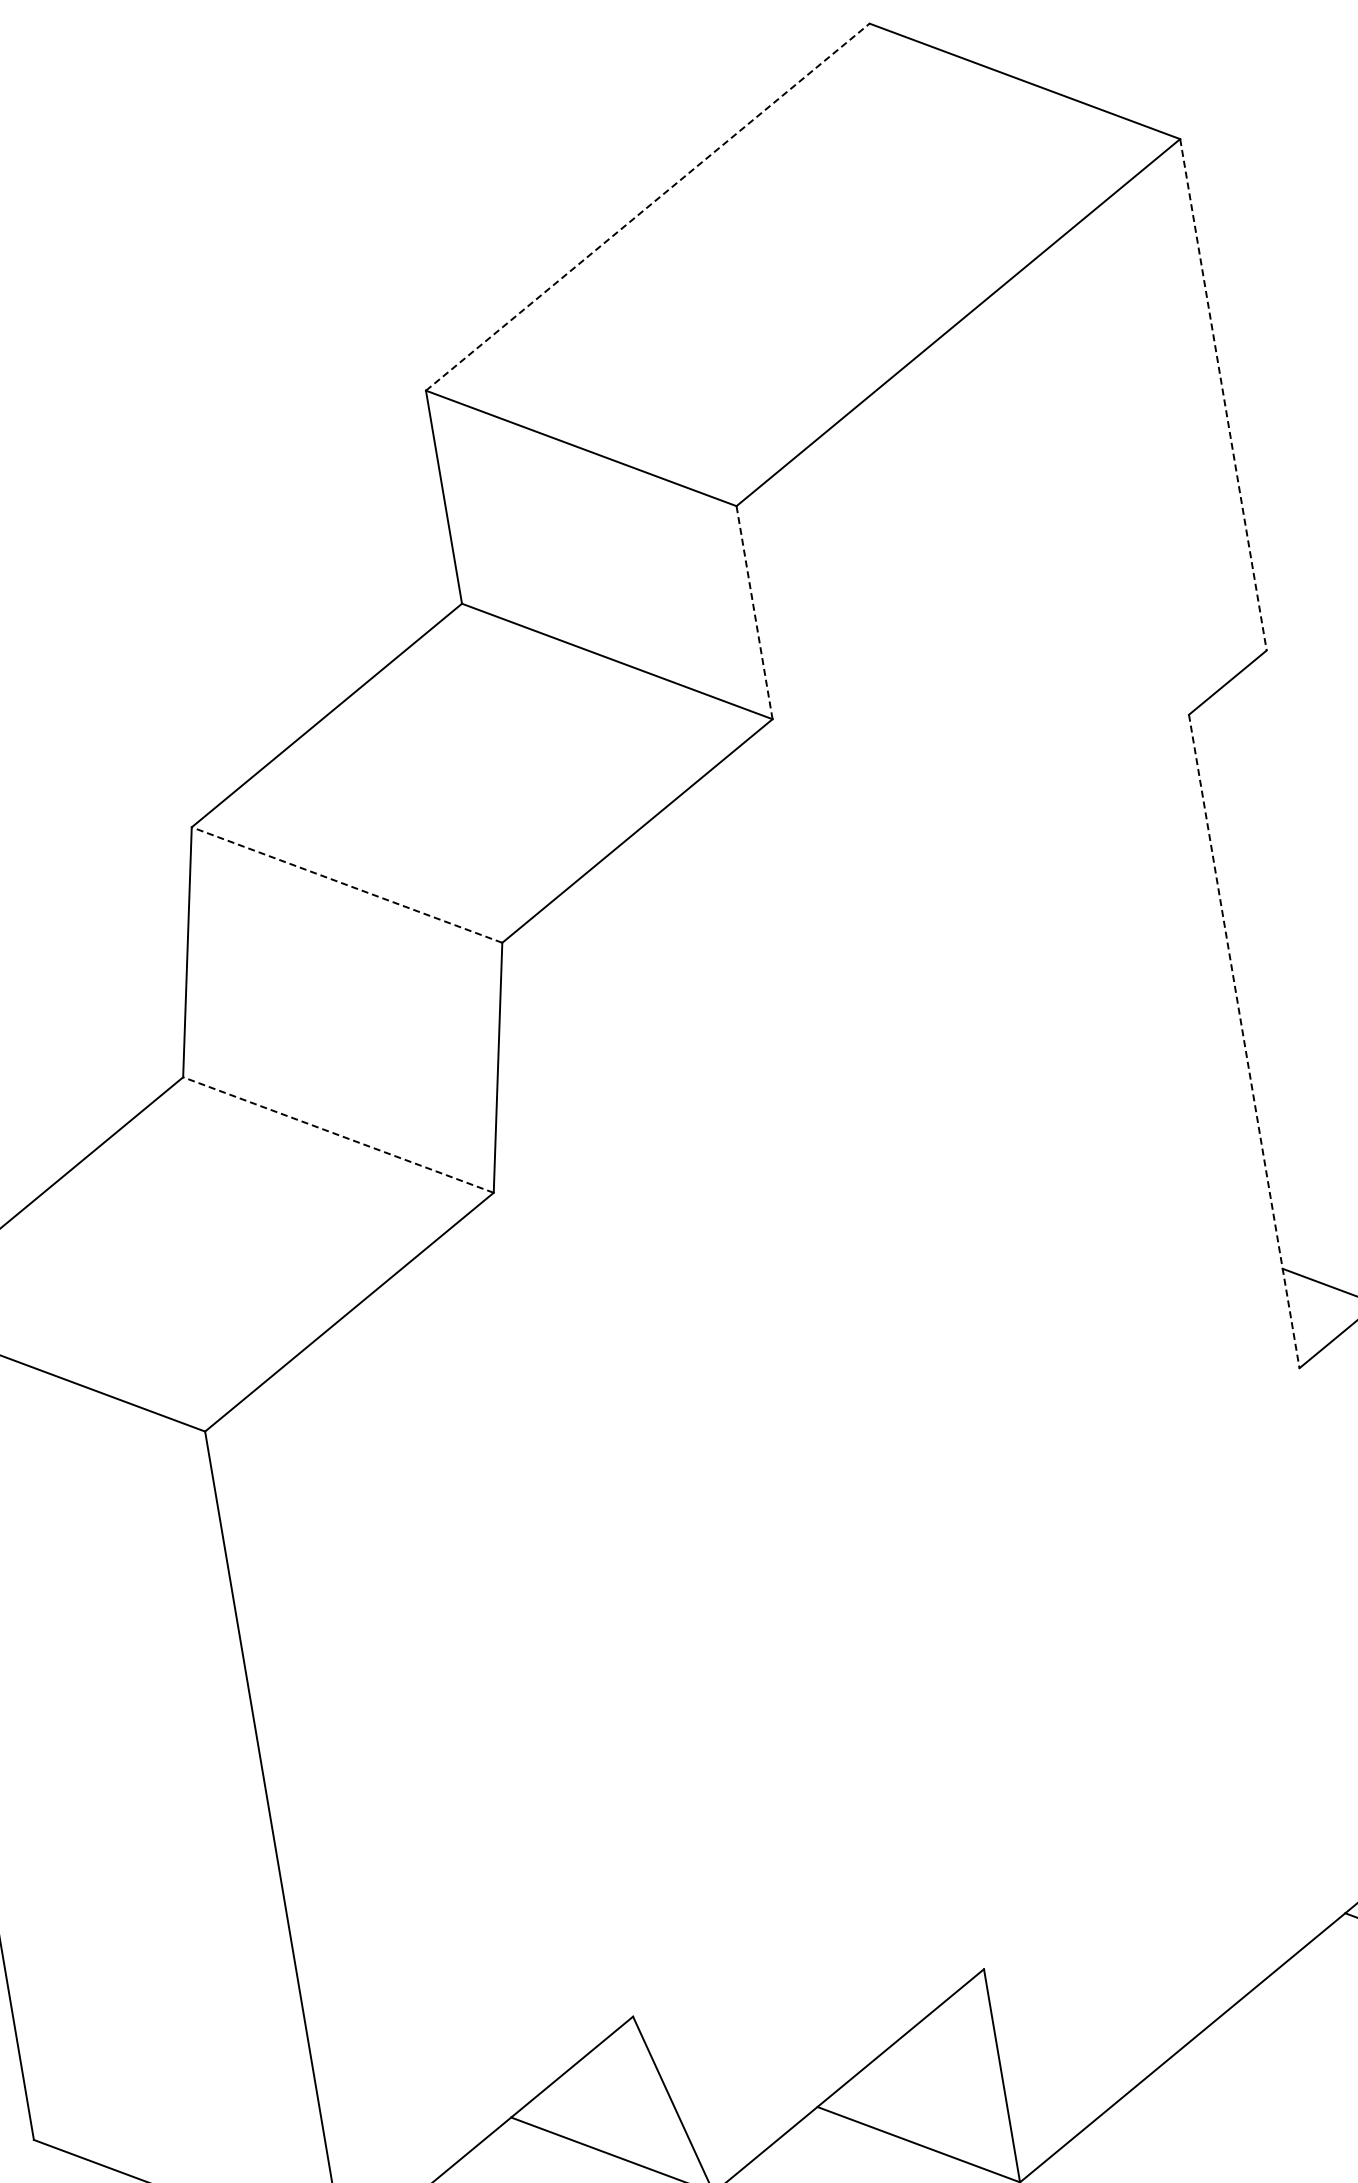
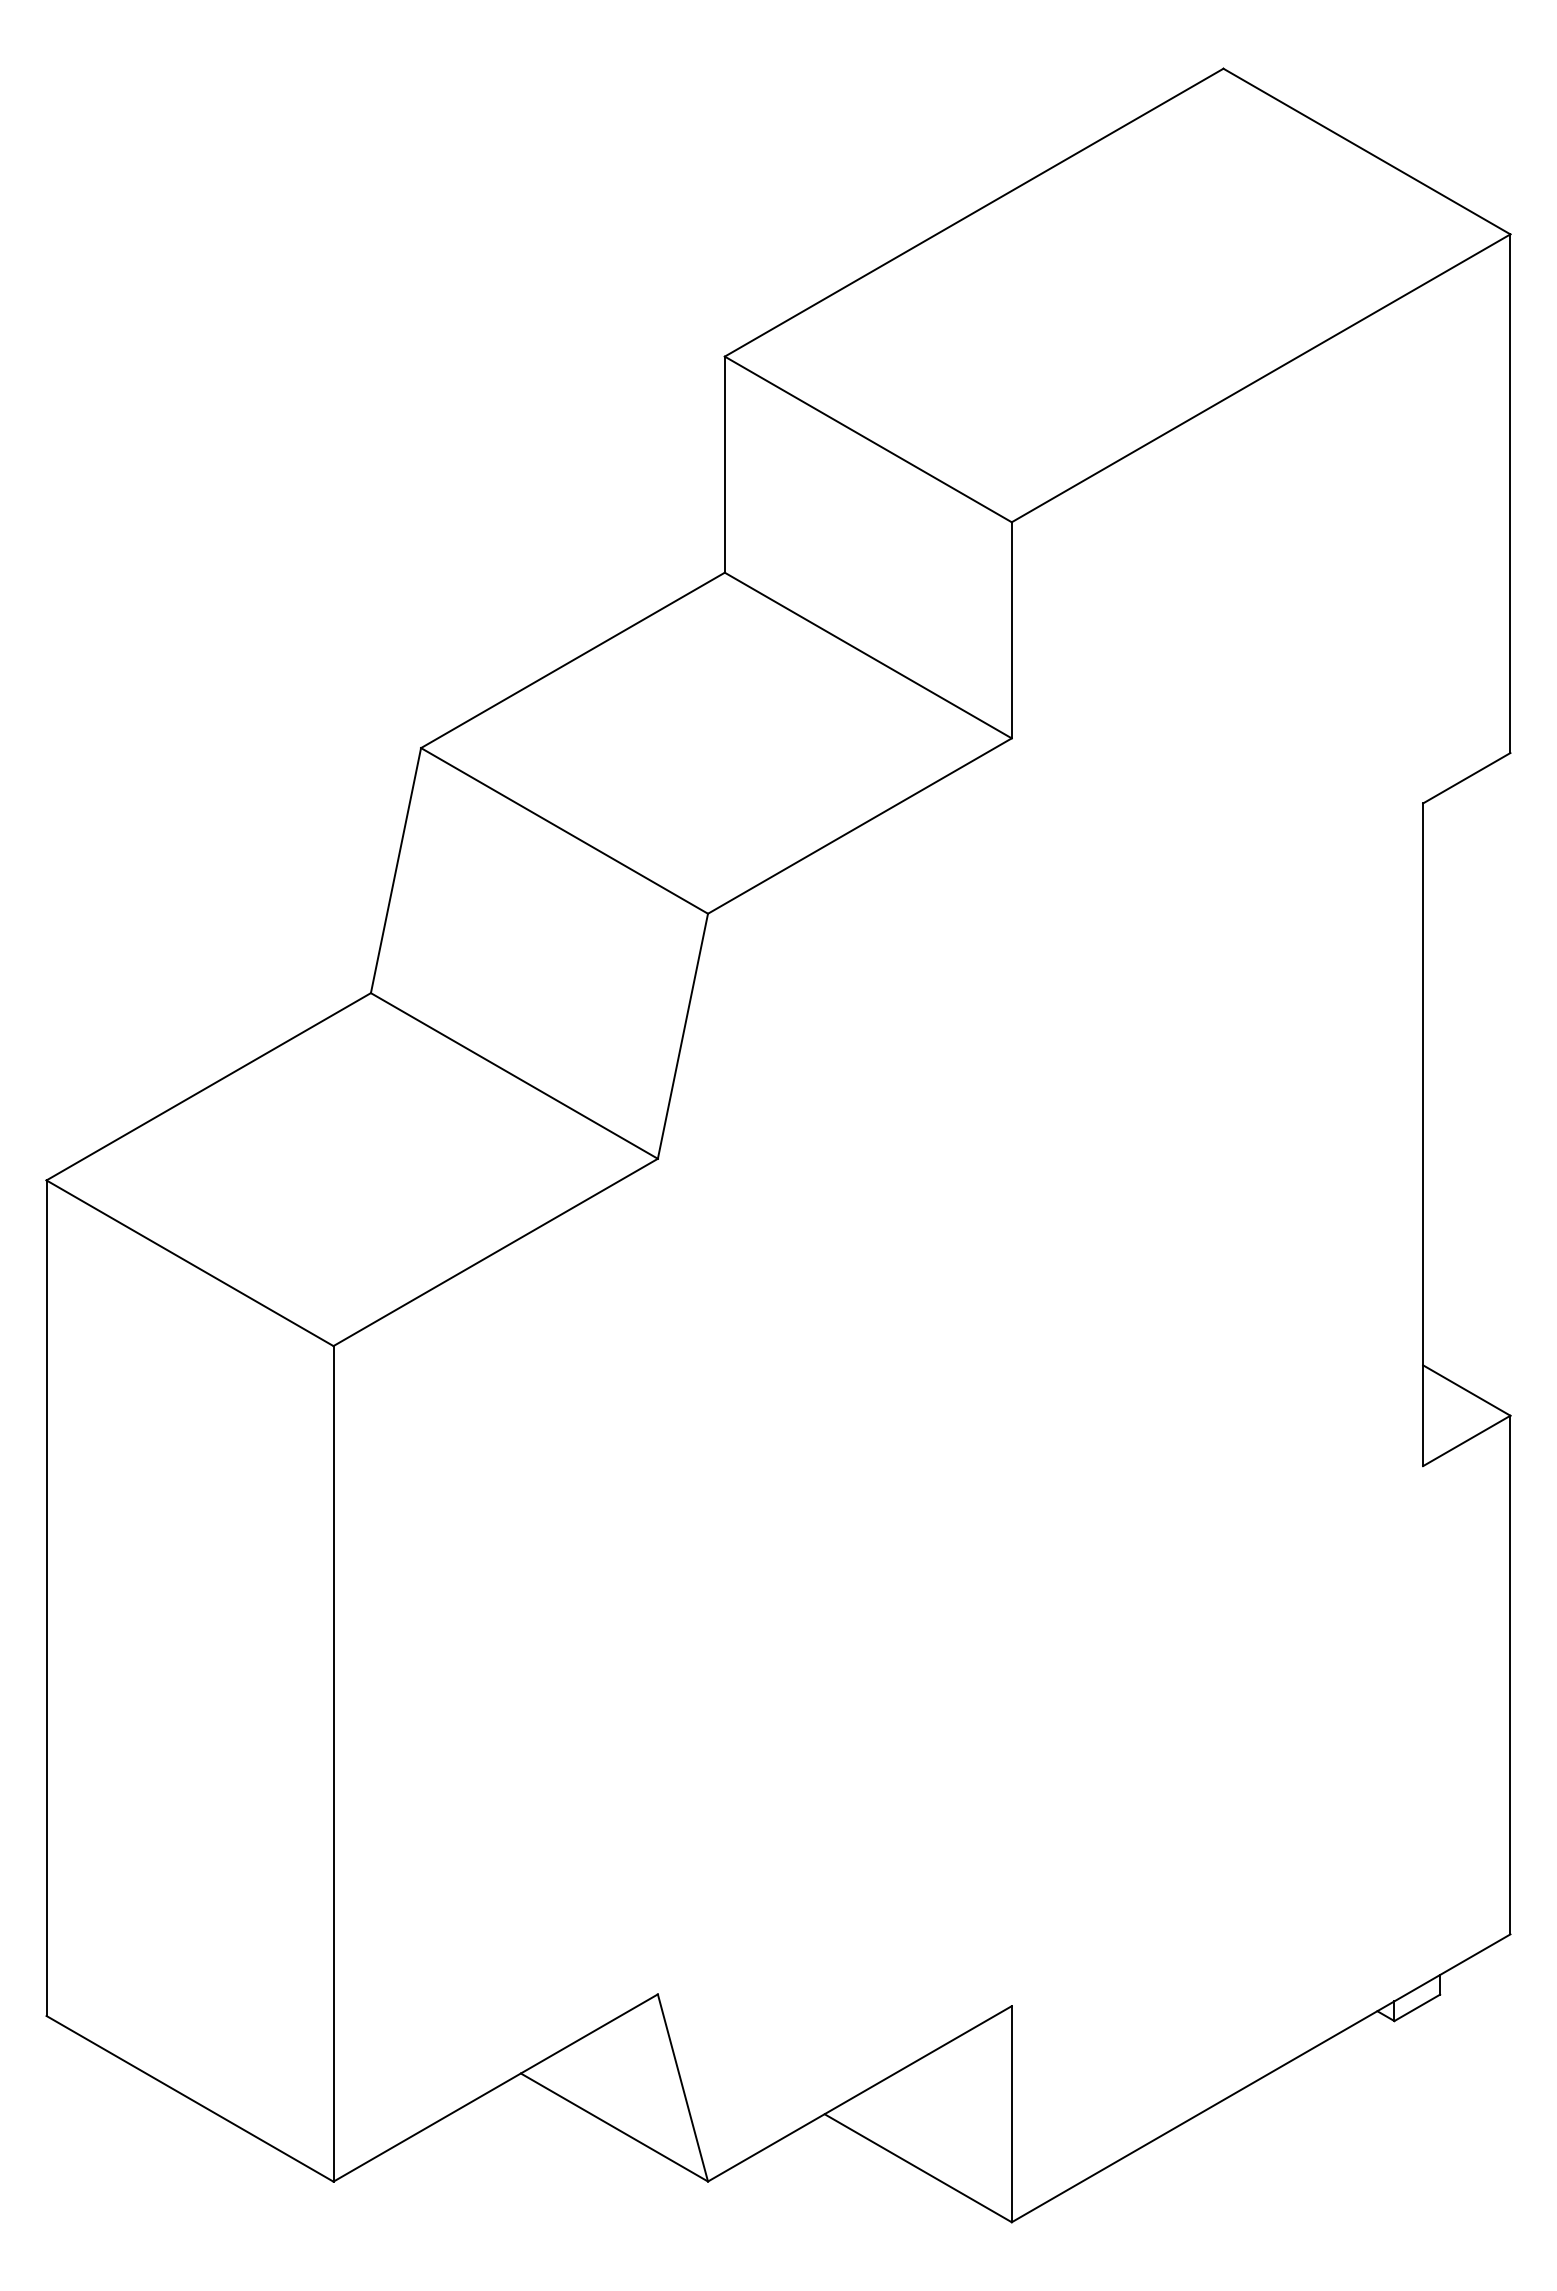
line: (648, 206) -> (974, 212), dashed -> solid
line: (1223, 395) -> (1510, 494), dashed -> solid
line: (754, 611) -> (1011, 629), dashed -> solid
line: (346, 884) -> (564, 830), dashed -> solid
line: (1244, 1042) -> (1423, 1135), dashed -> solid
line: (338, 1134) -> (514, 1075), dashed -> solid

